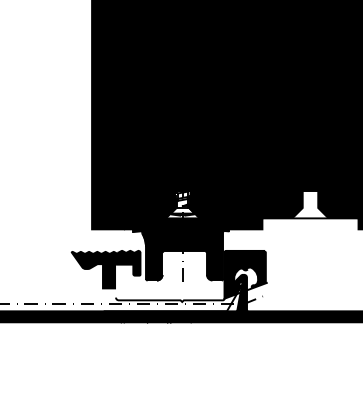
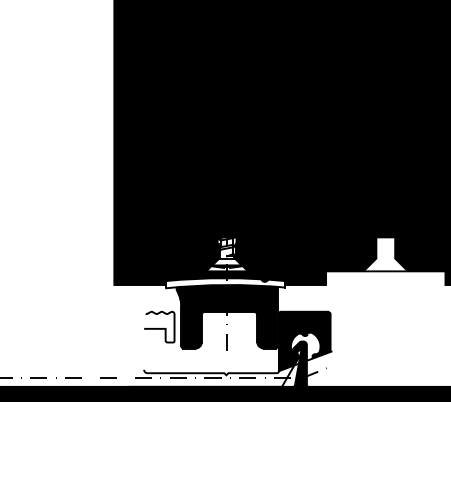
fill: (181, 227) -> (225, 282), removed
fill: (105, 269) -> (131, 334), removed

